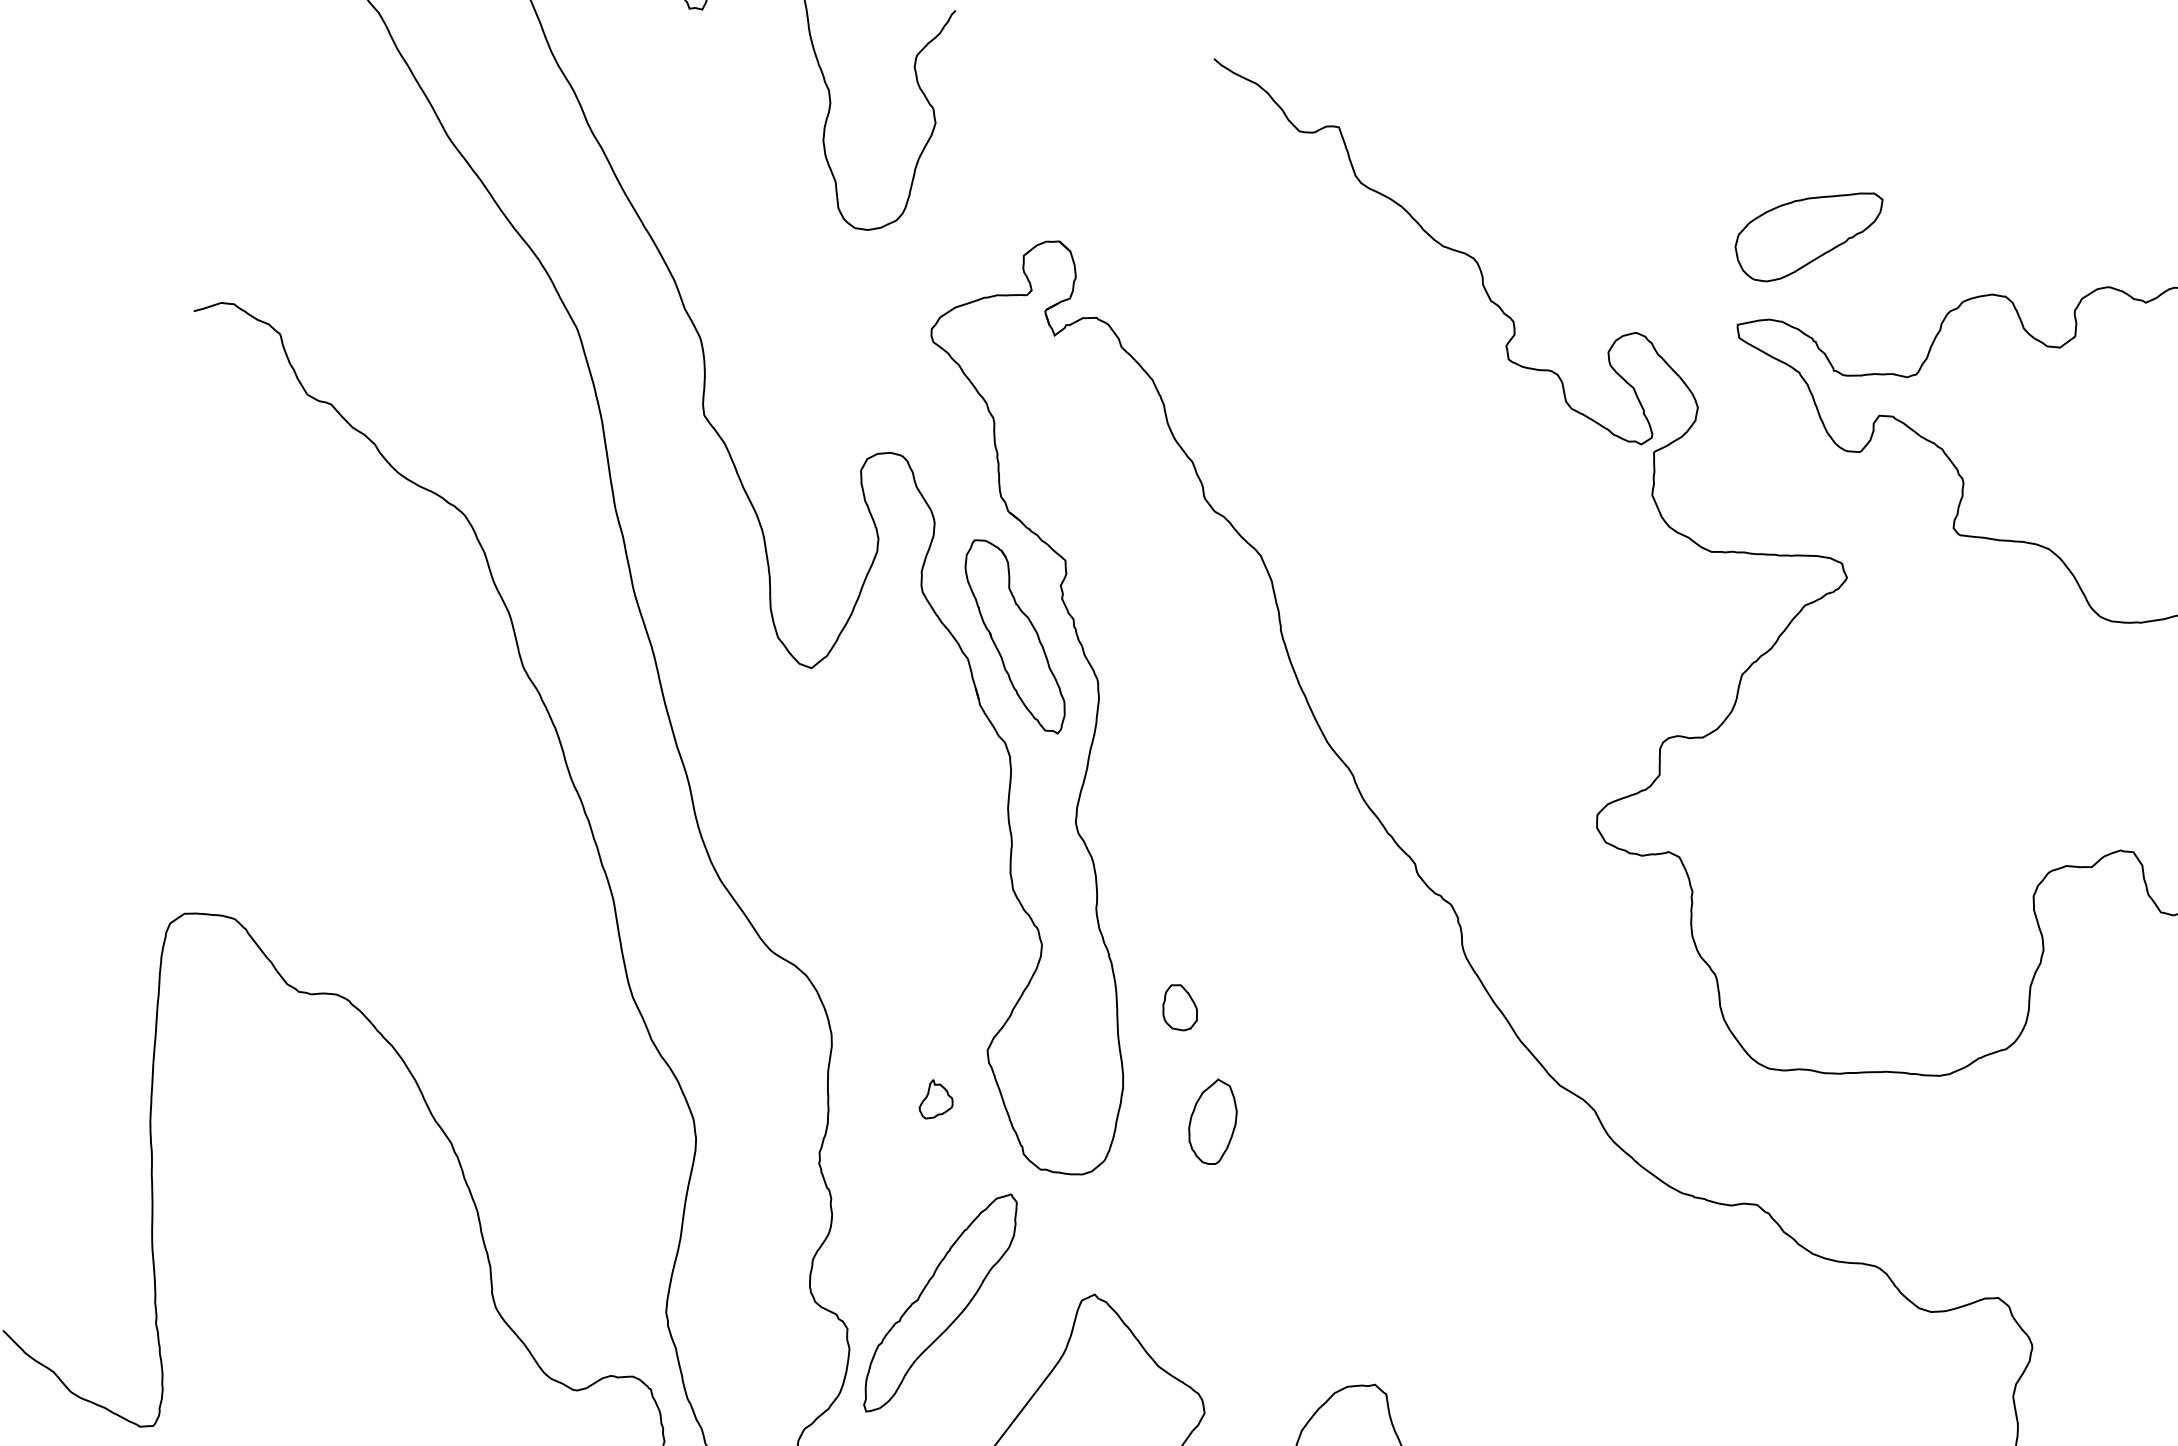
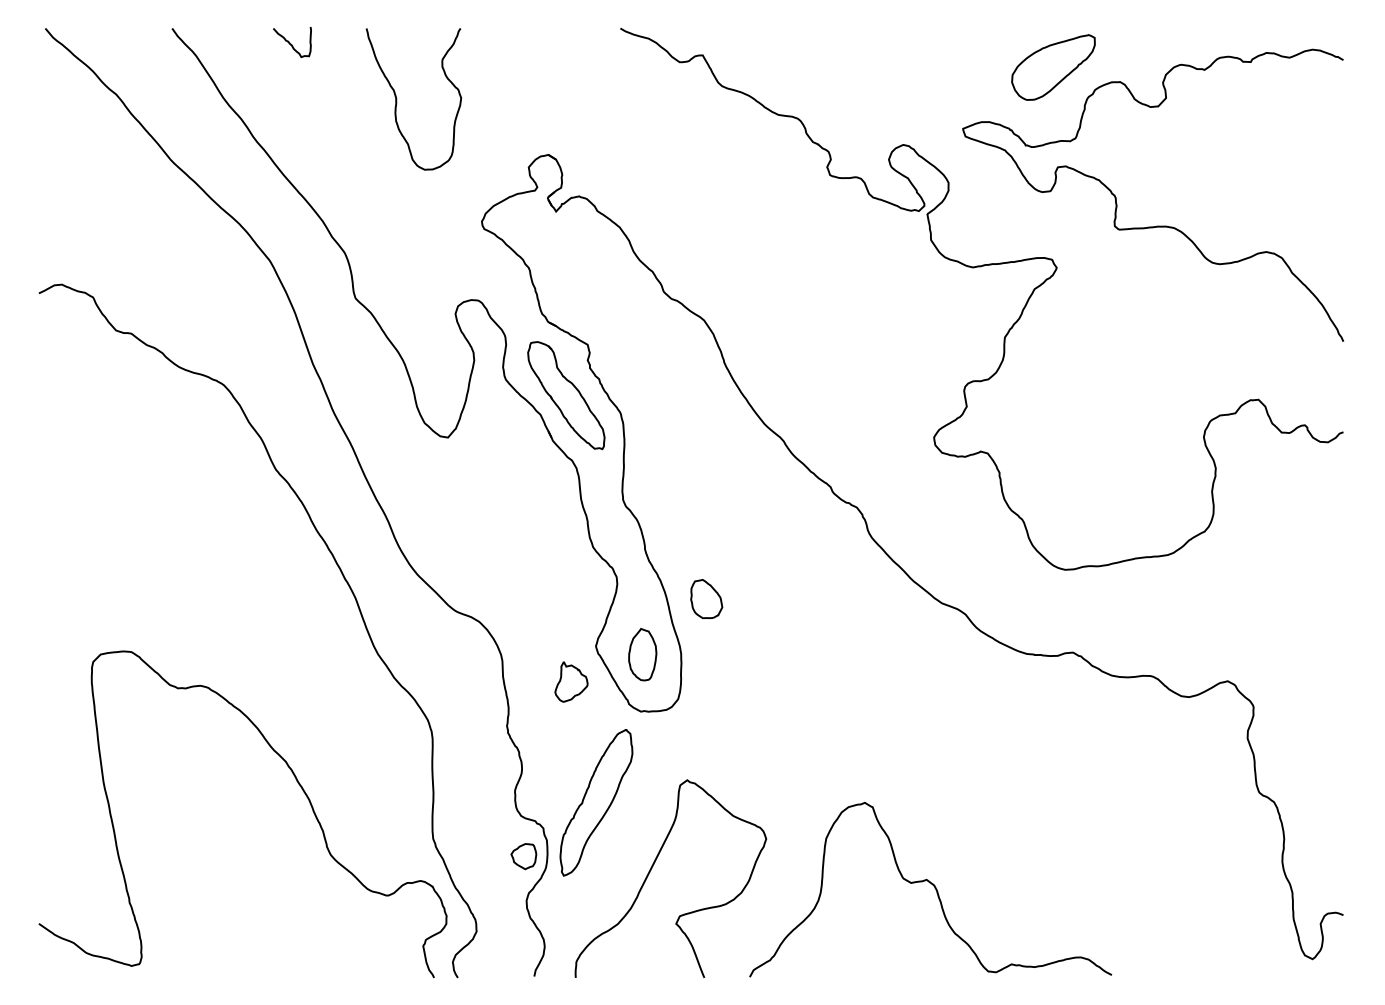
part: (1807, 235) -> (1053, 67), moved
part: (1180, 1008) -> (706, 599), size x1.43
part: (937, 1099) -> (571, 681), size x1.67
part: (1212, 1121) -> (642, 654), moved
part: (806, 1368) -> (523, 856), added

